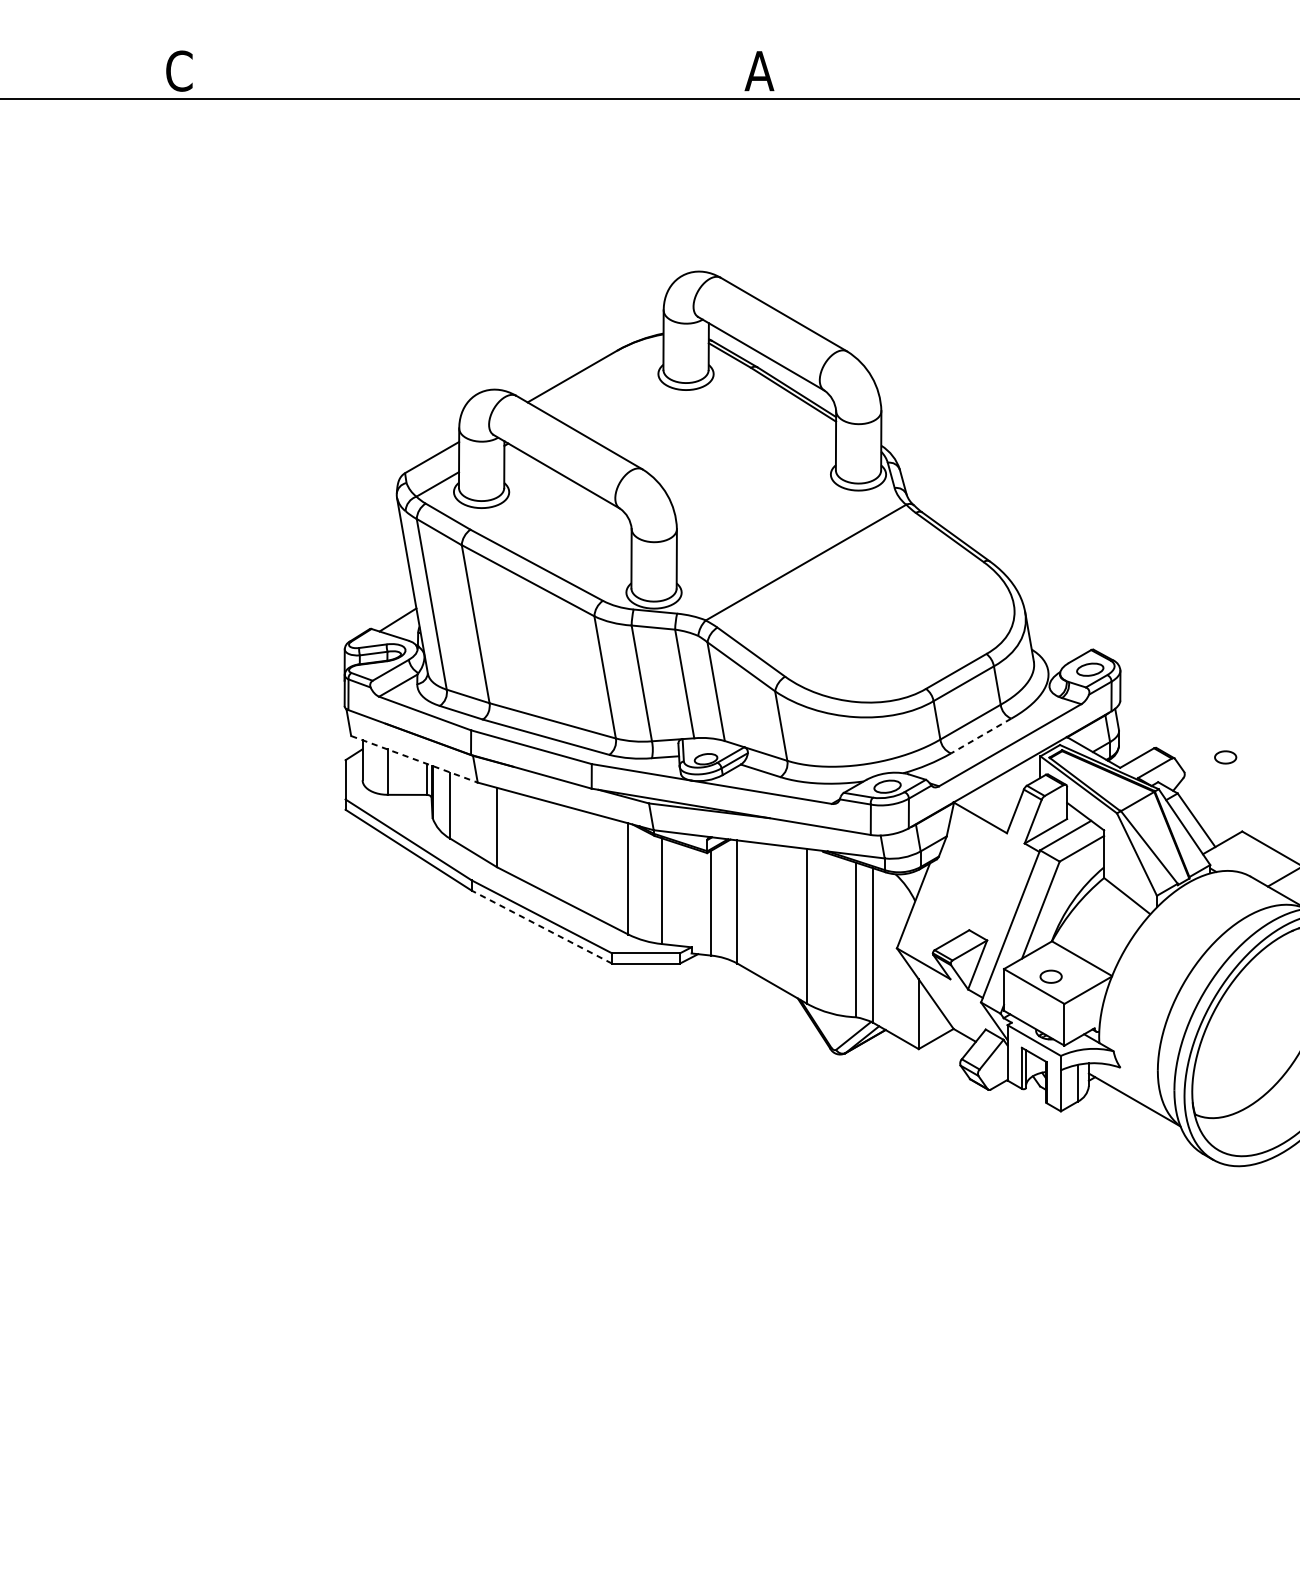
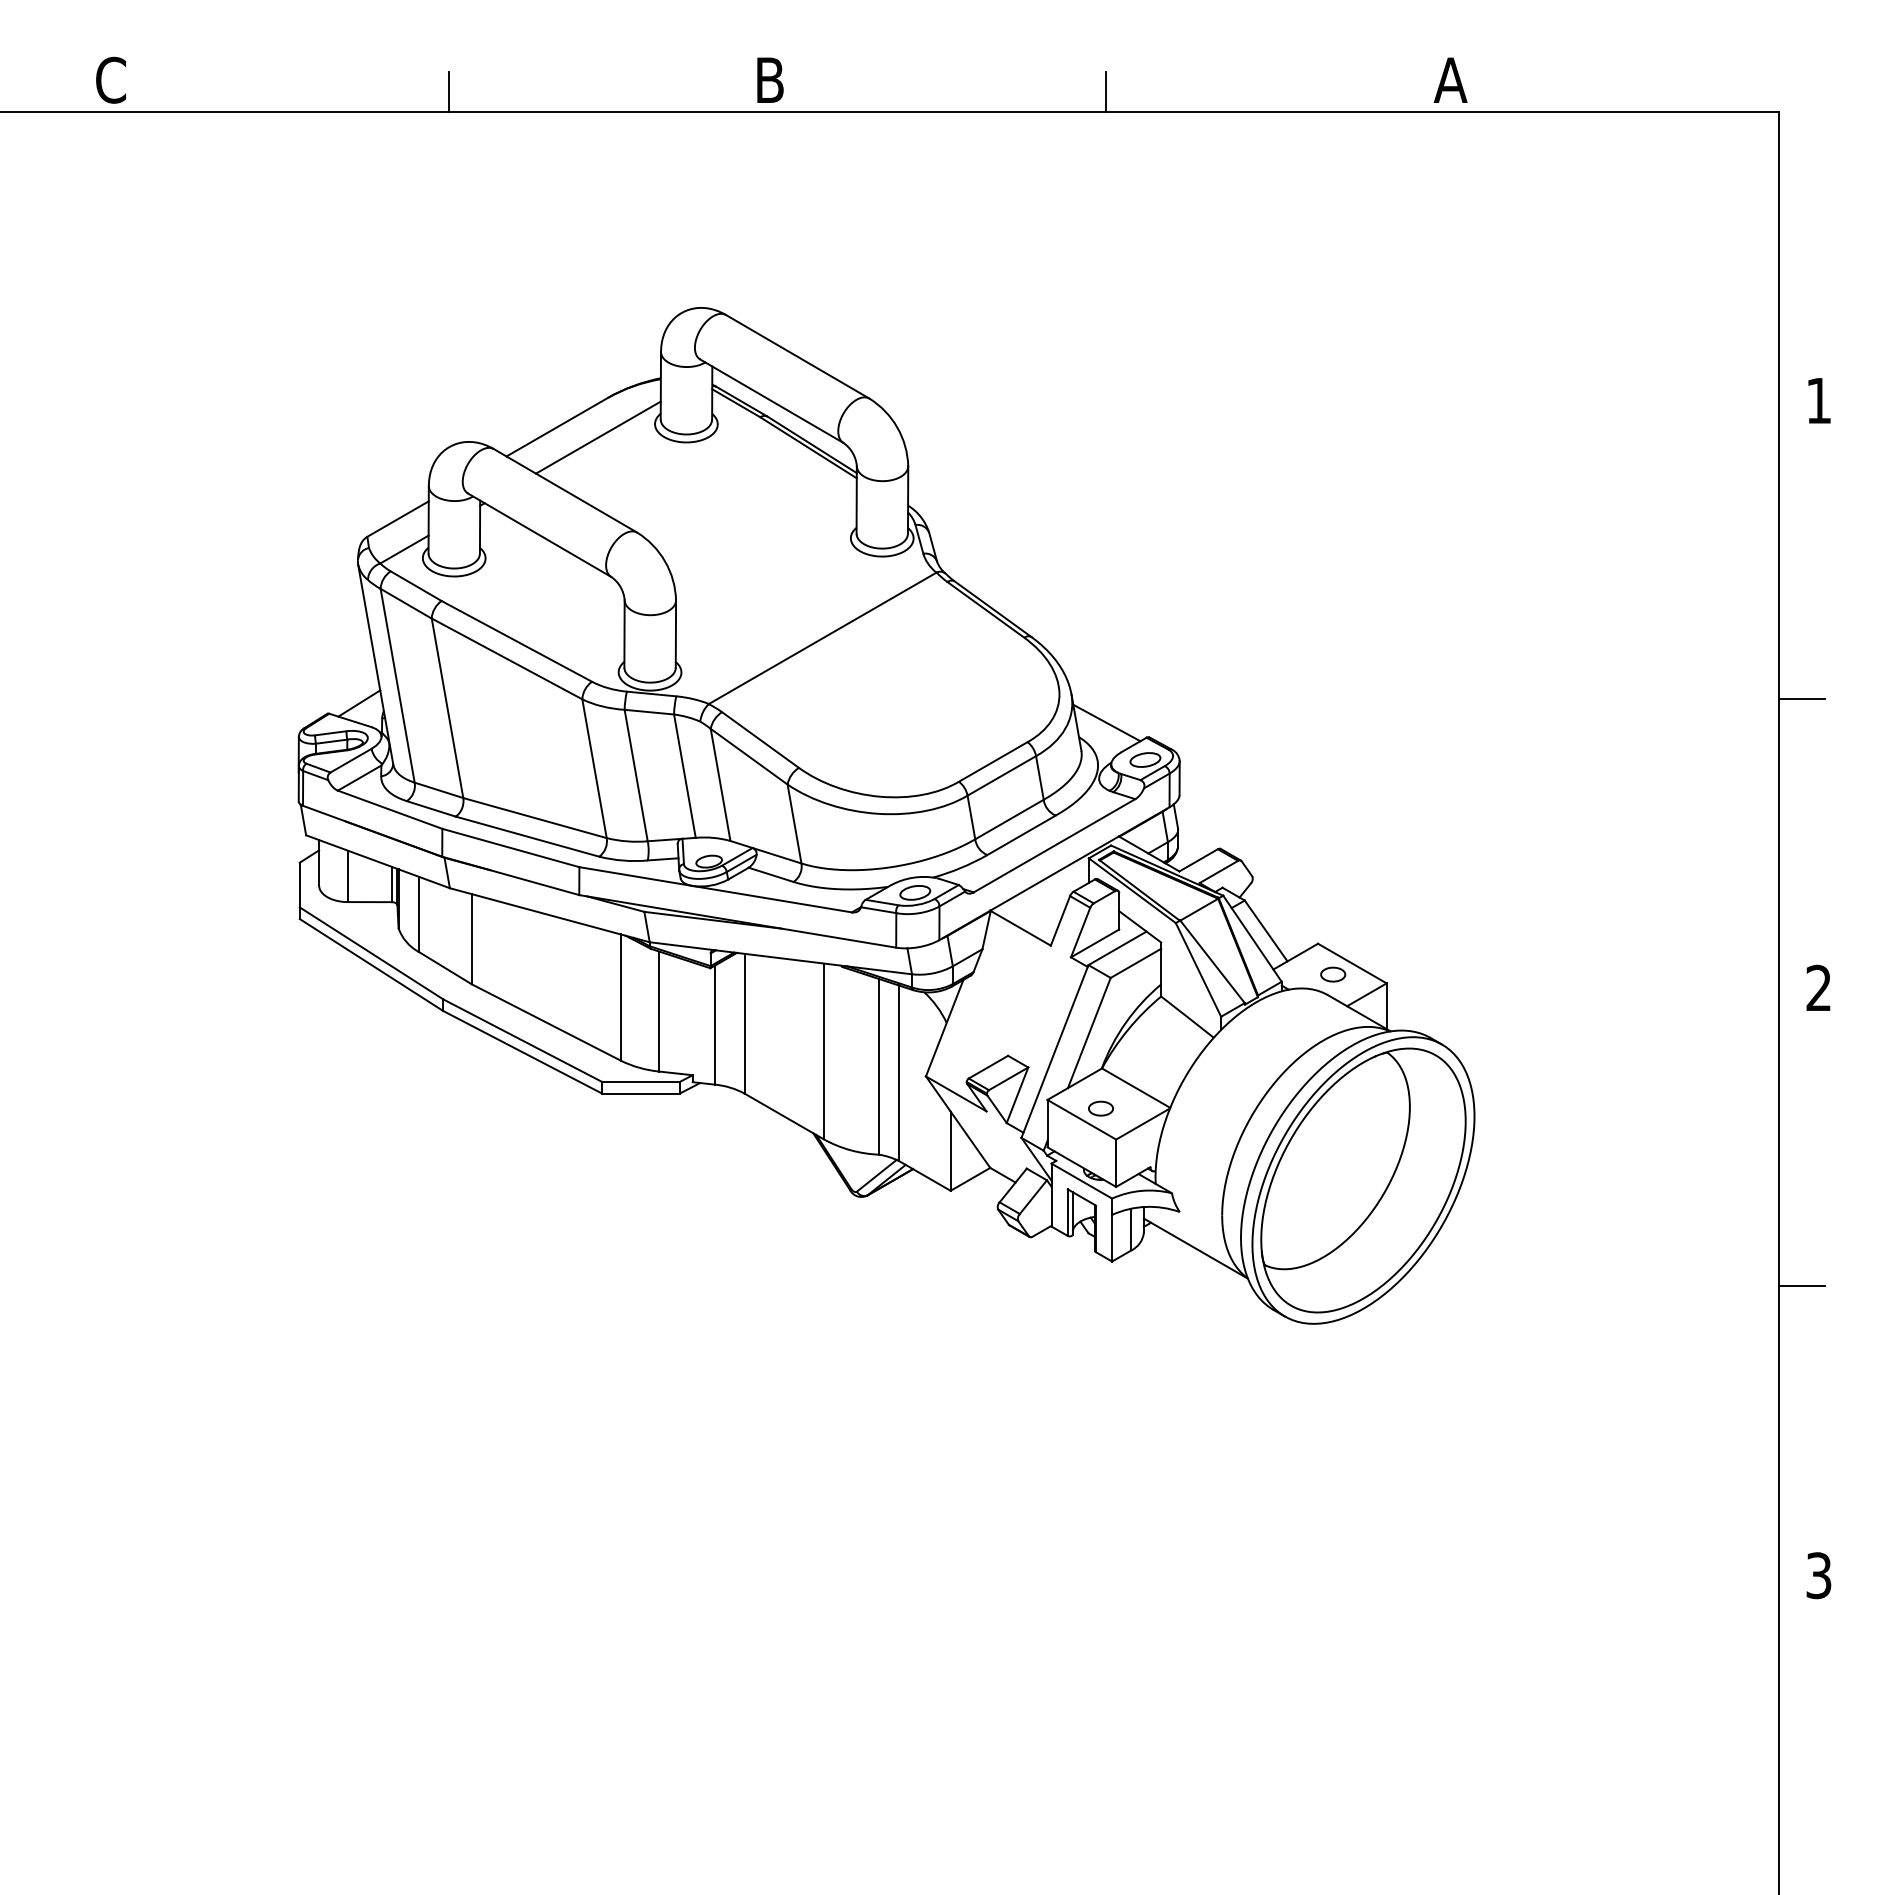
text: (759, 70) -> (769, 79), A -> B
line: (476, 81) -> (448, 91), added
line: (1055, 81) -> (1105, 91), added
line: (608, 385) -> (598, 437), added
line: (1055, 636) -> (1106, 722), added
line: (981, 736) -> (1021, 835), dashed -> solid
part: (1225, 757) -> (1333, 974), moved
line: (414, 759) -> (378, 861), dashed -> solid
line: (541, 927) -> (522, 1052), dashed -> solid

